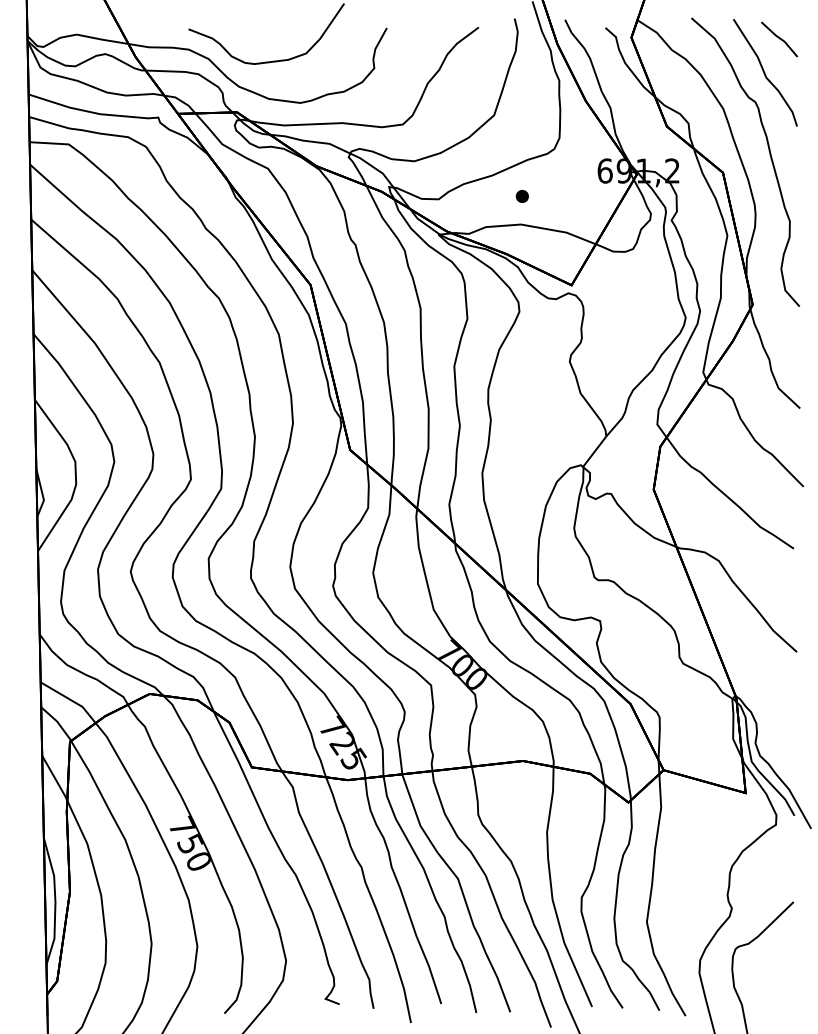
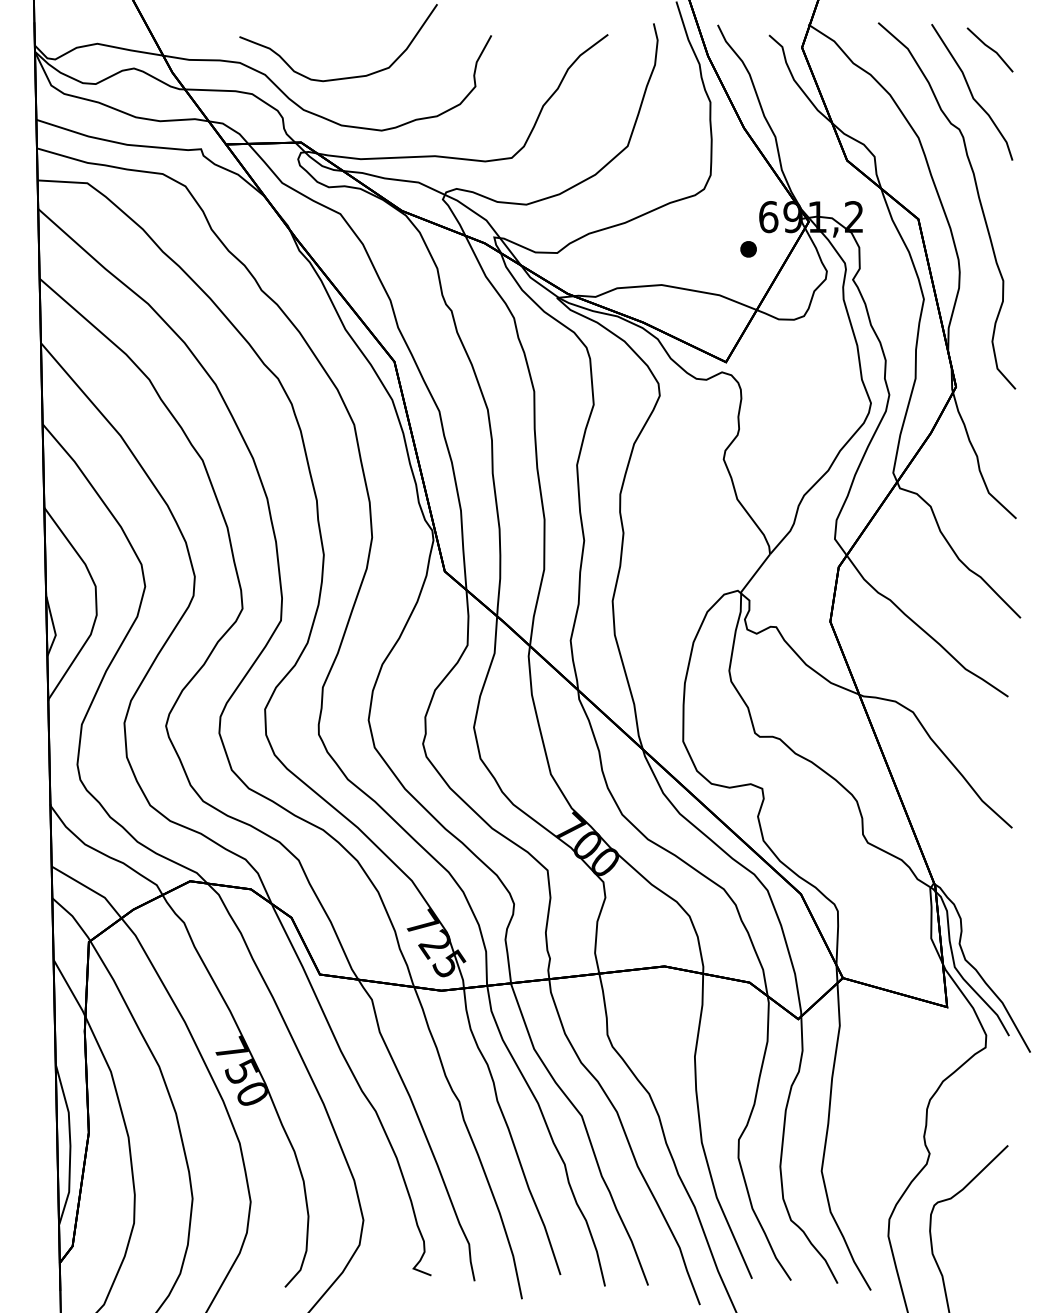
part: (521, 196) -> (747, 249), moved

